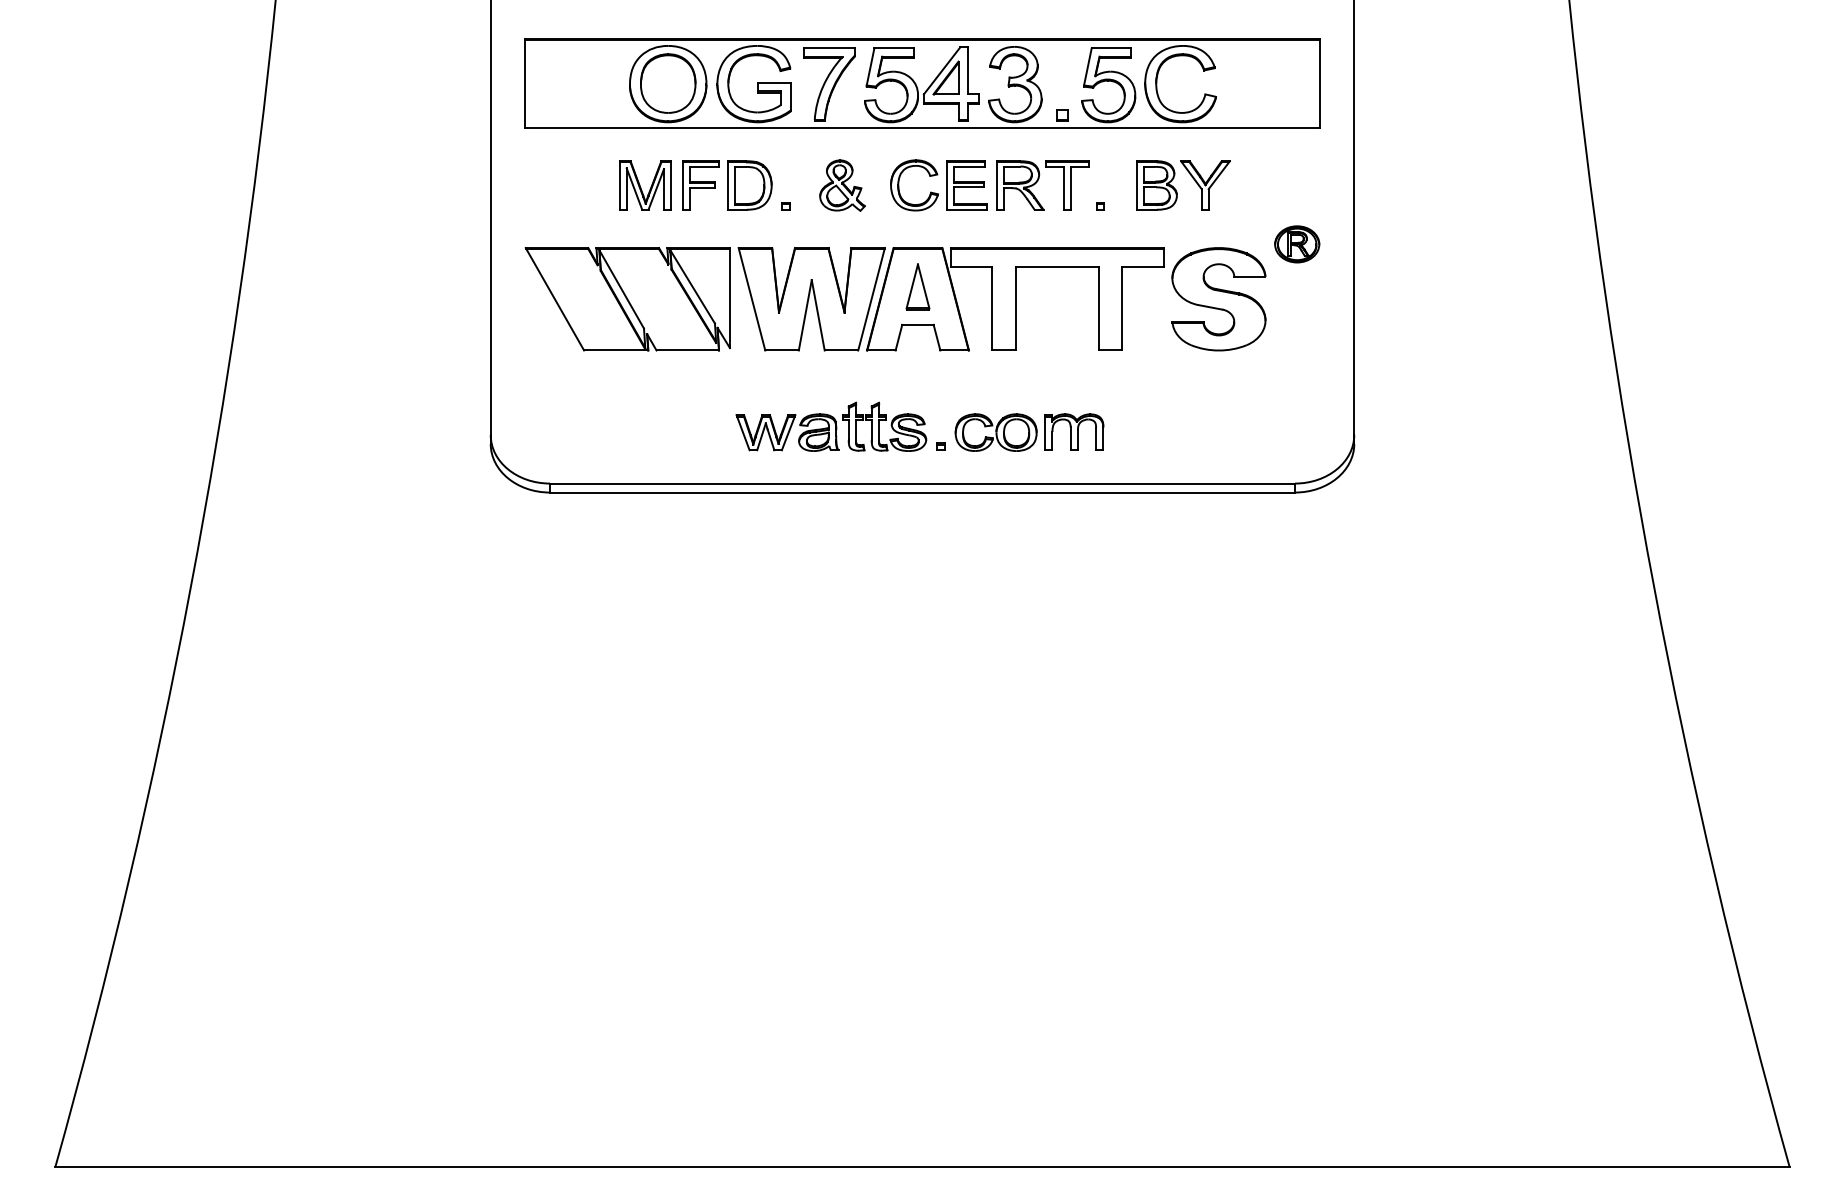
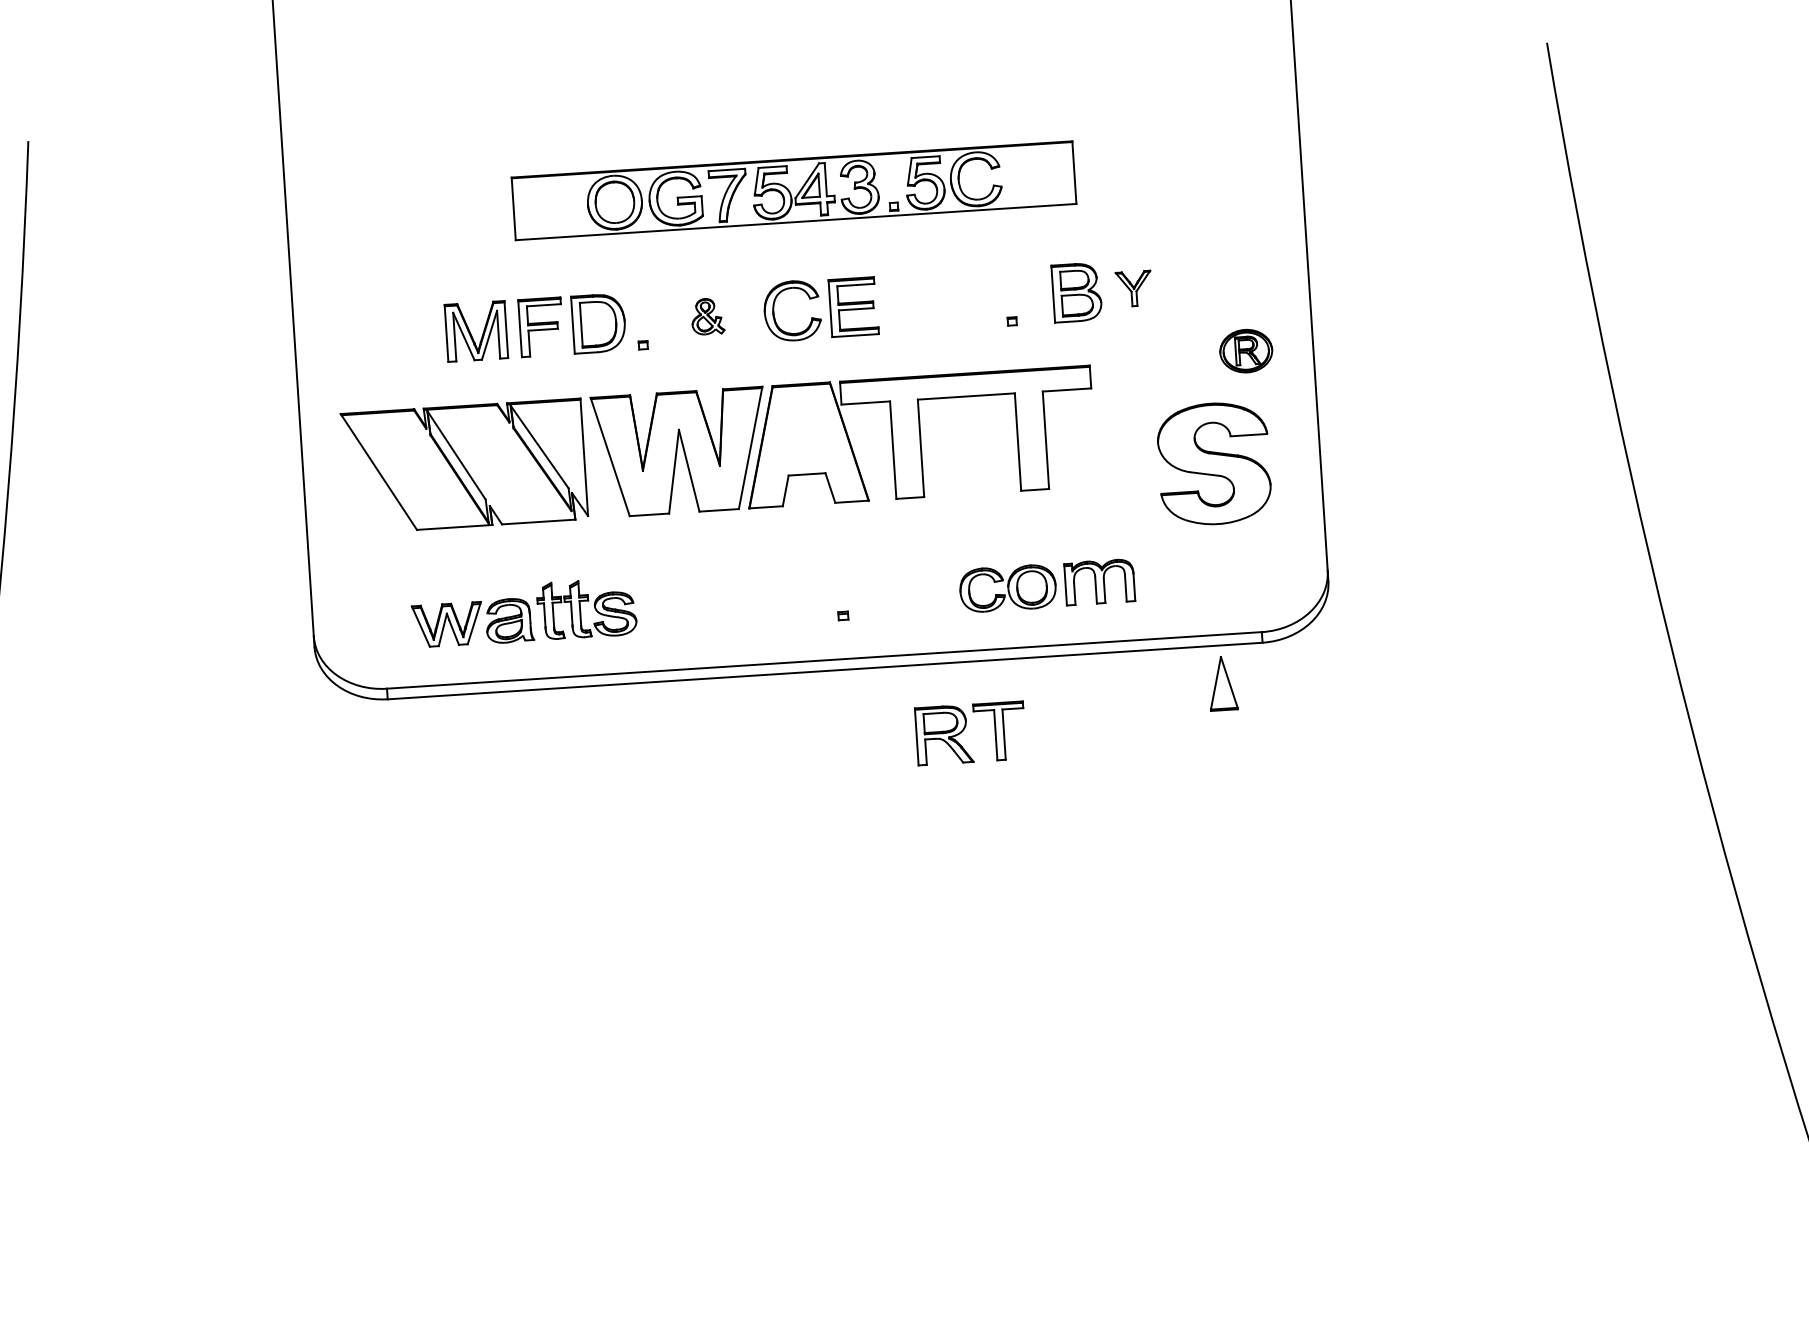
part: (922, 83) -> (794, 190), size x0.6
part: (842, 185) -> (707, 316), size x0.6
part: (1042, 185) -> (970, 733), moved
part: (1205, 185) -> (1134, 288), size x0.6
part: (917, 286) -> (1222, 682), moved
part: (1218, 299) -> (1213, 464), moved
part: (831, 426) -> (524, 612), moved
part: (1029, 432) -> (1047, 585), moved

